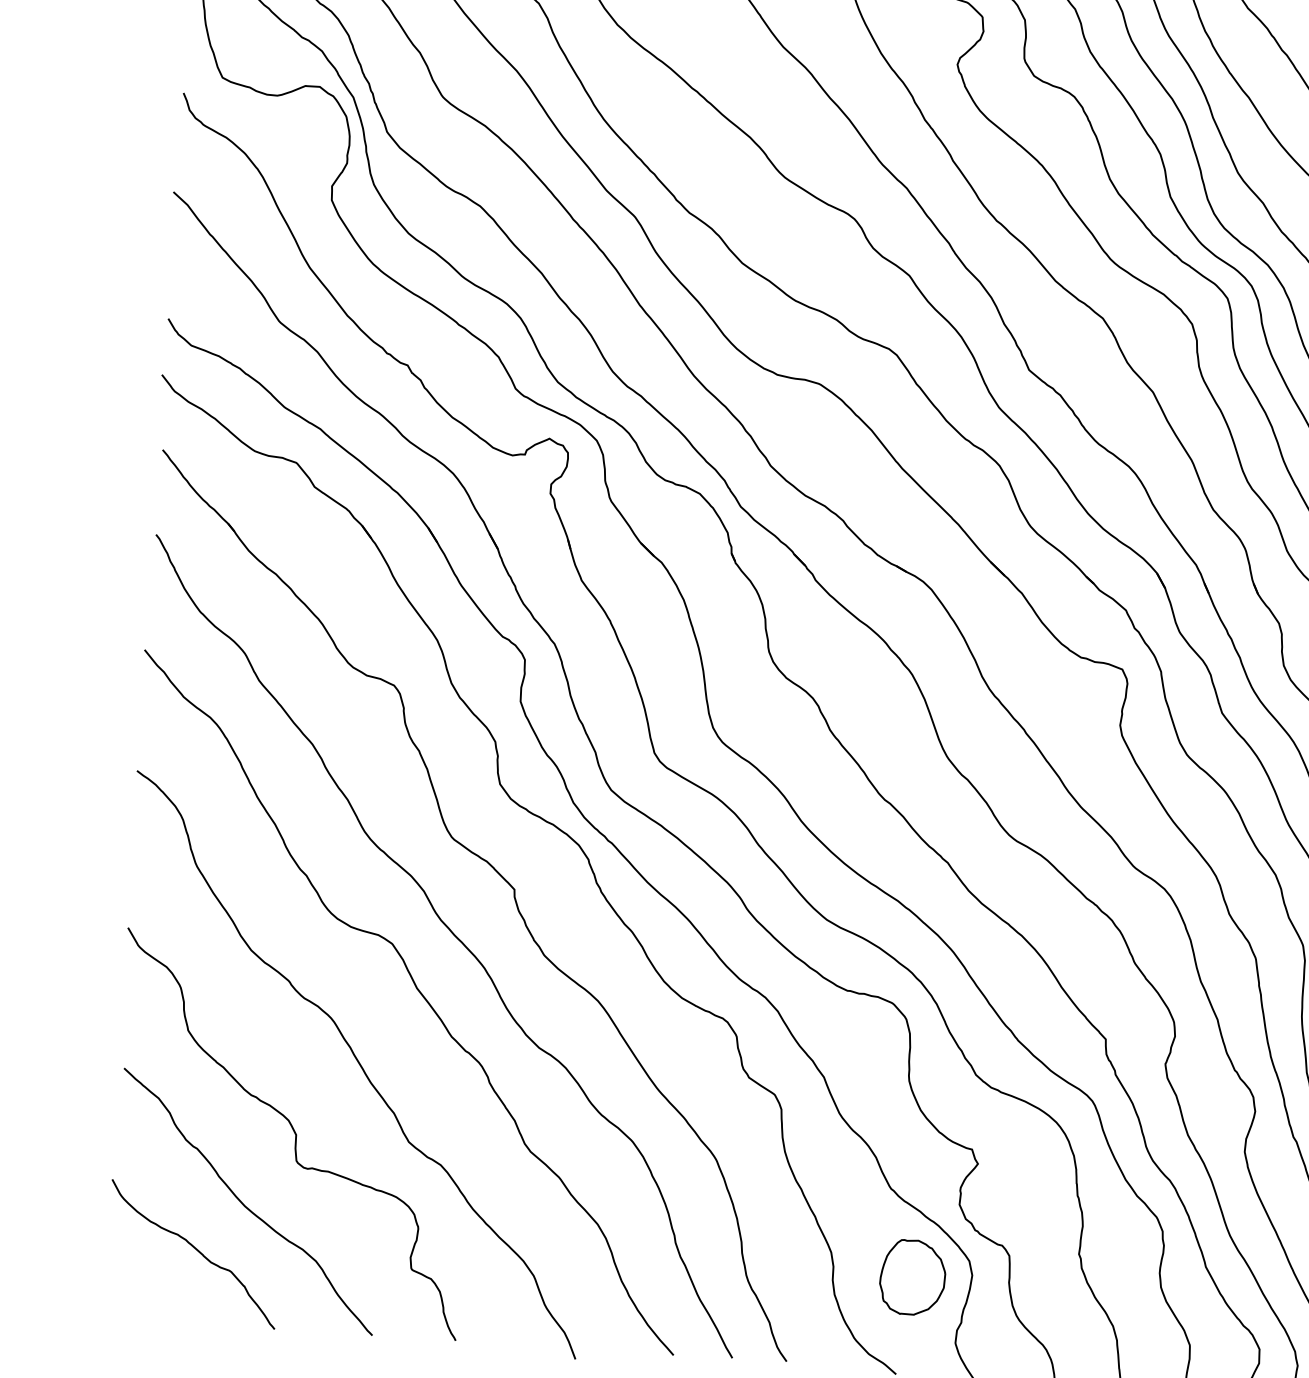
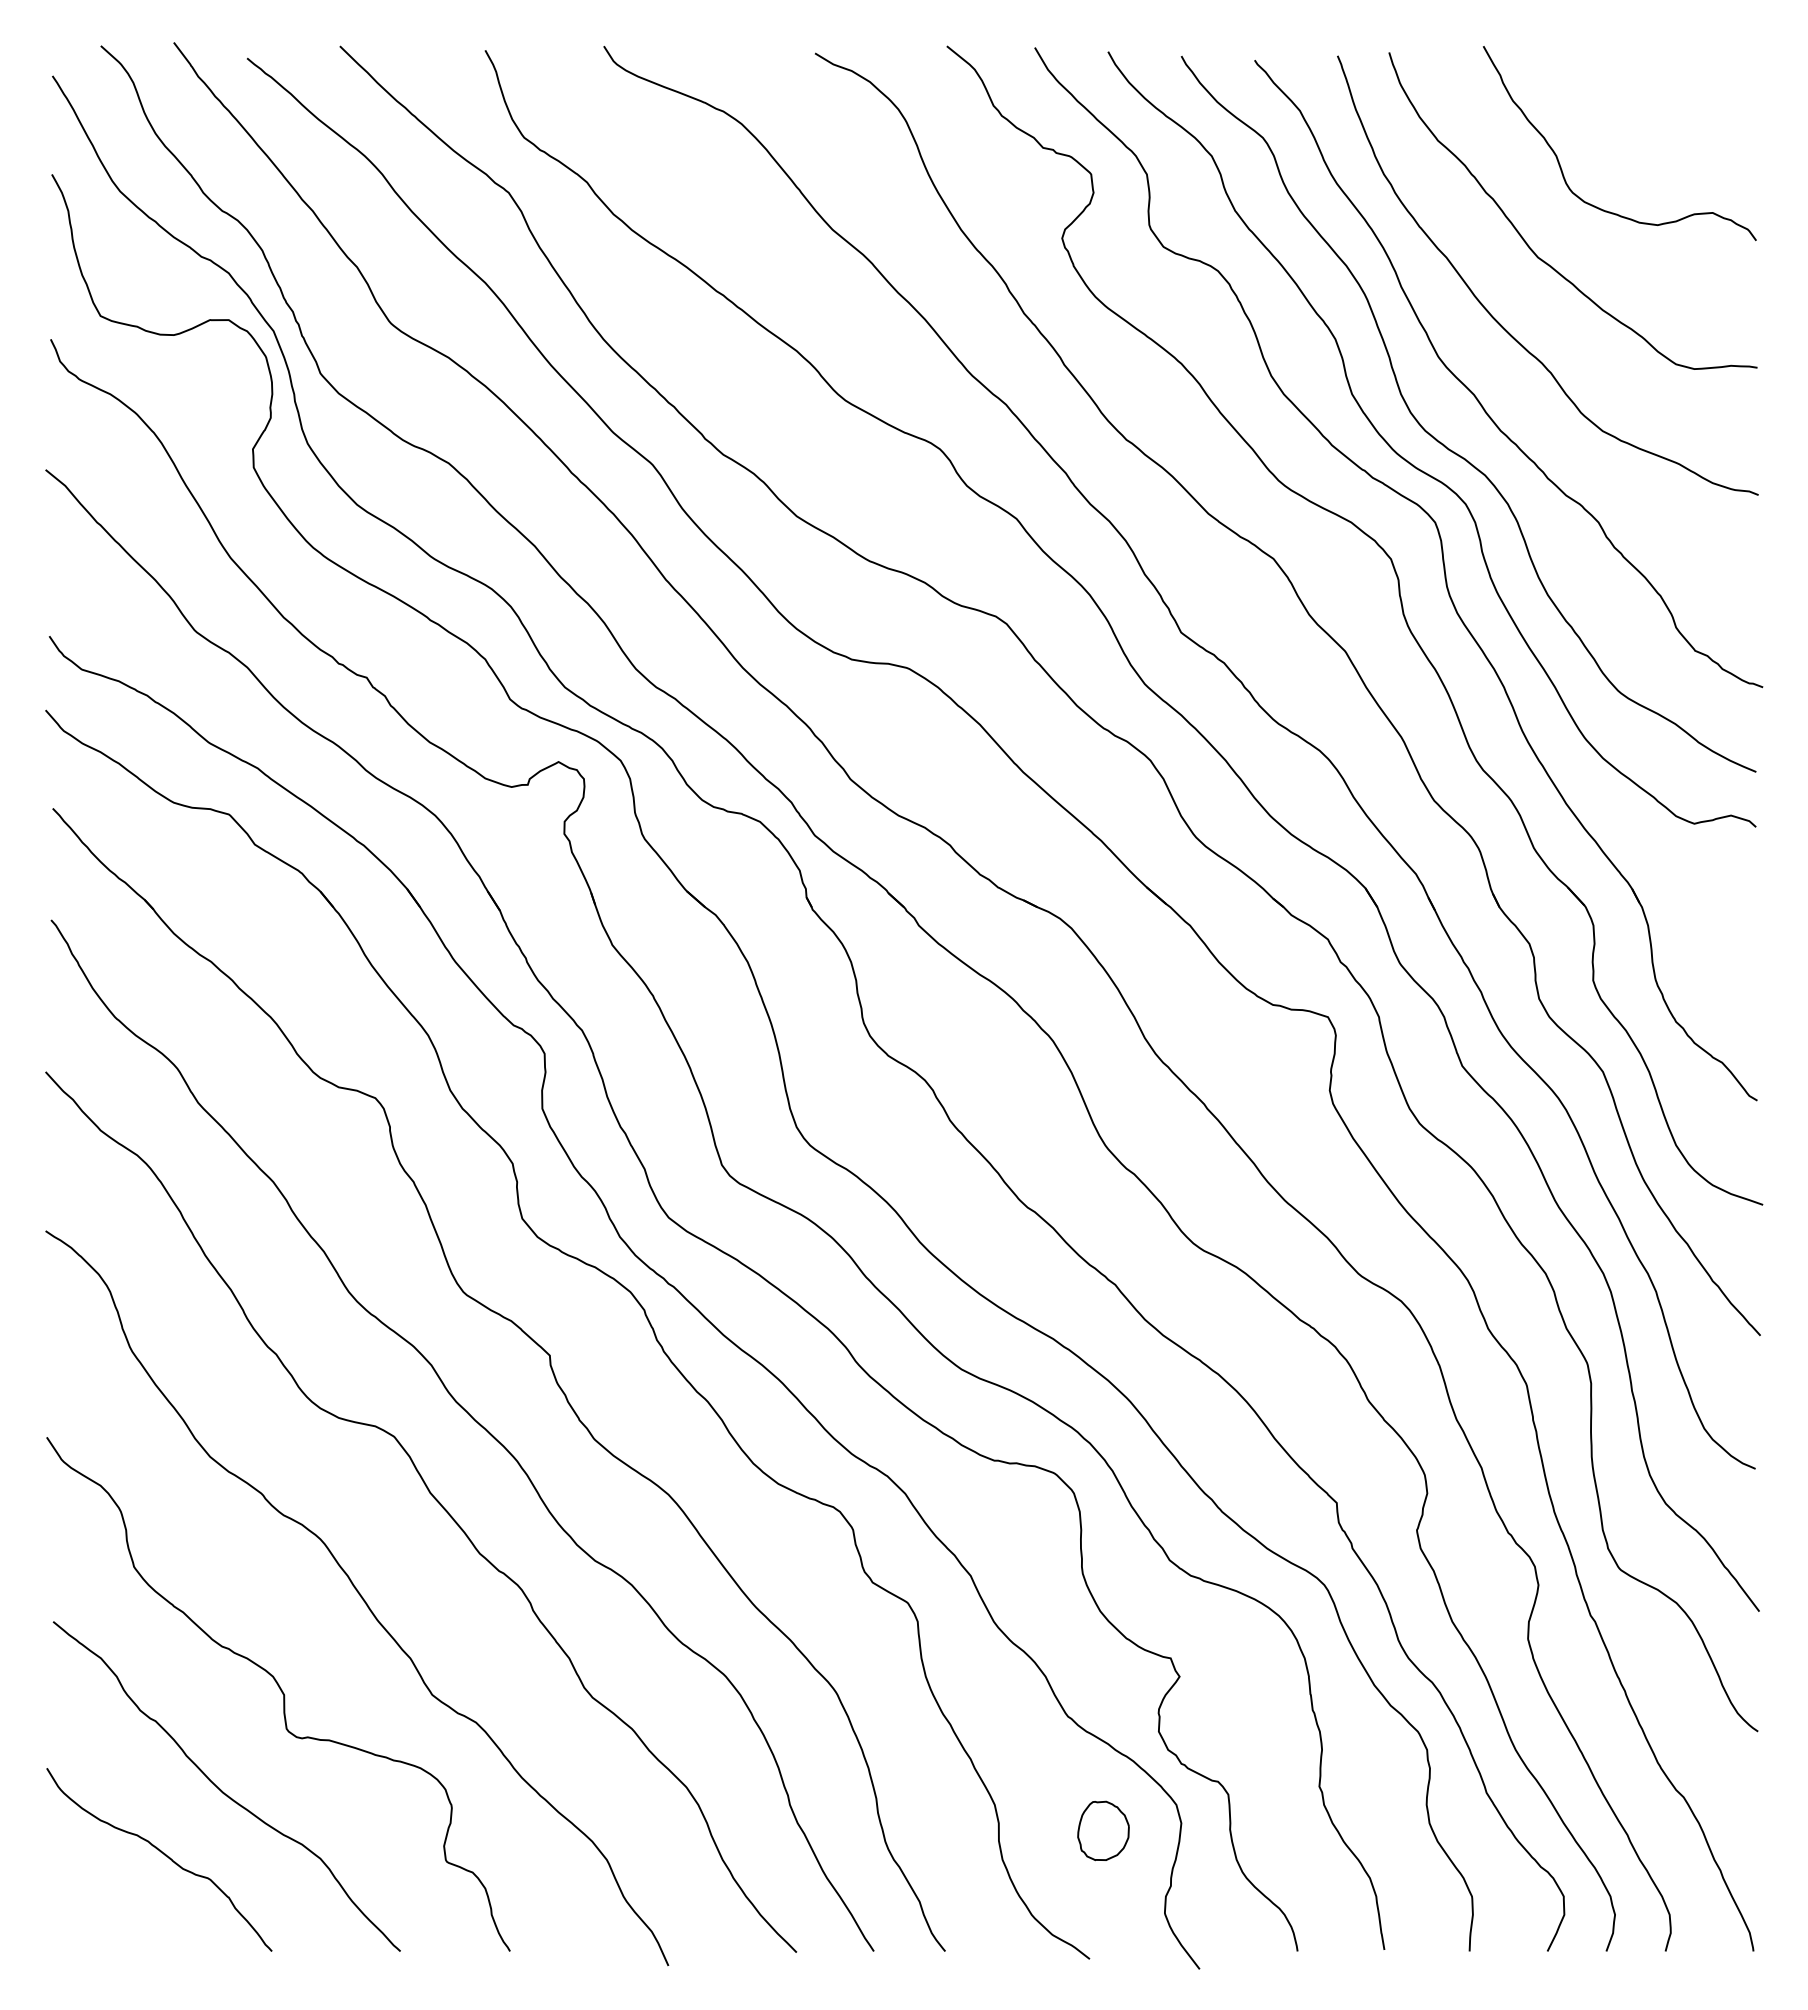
part: (912, 1277) -> (1103, 1830), size x0.6

